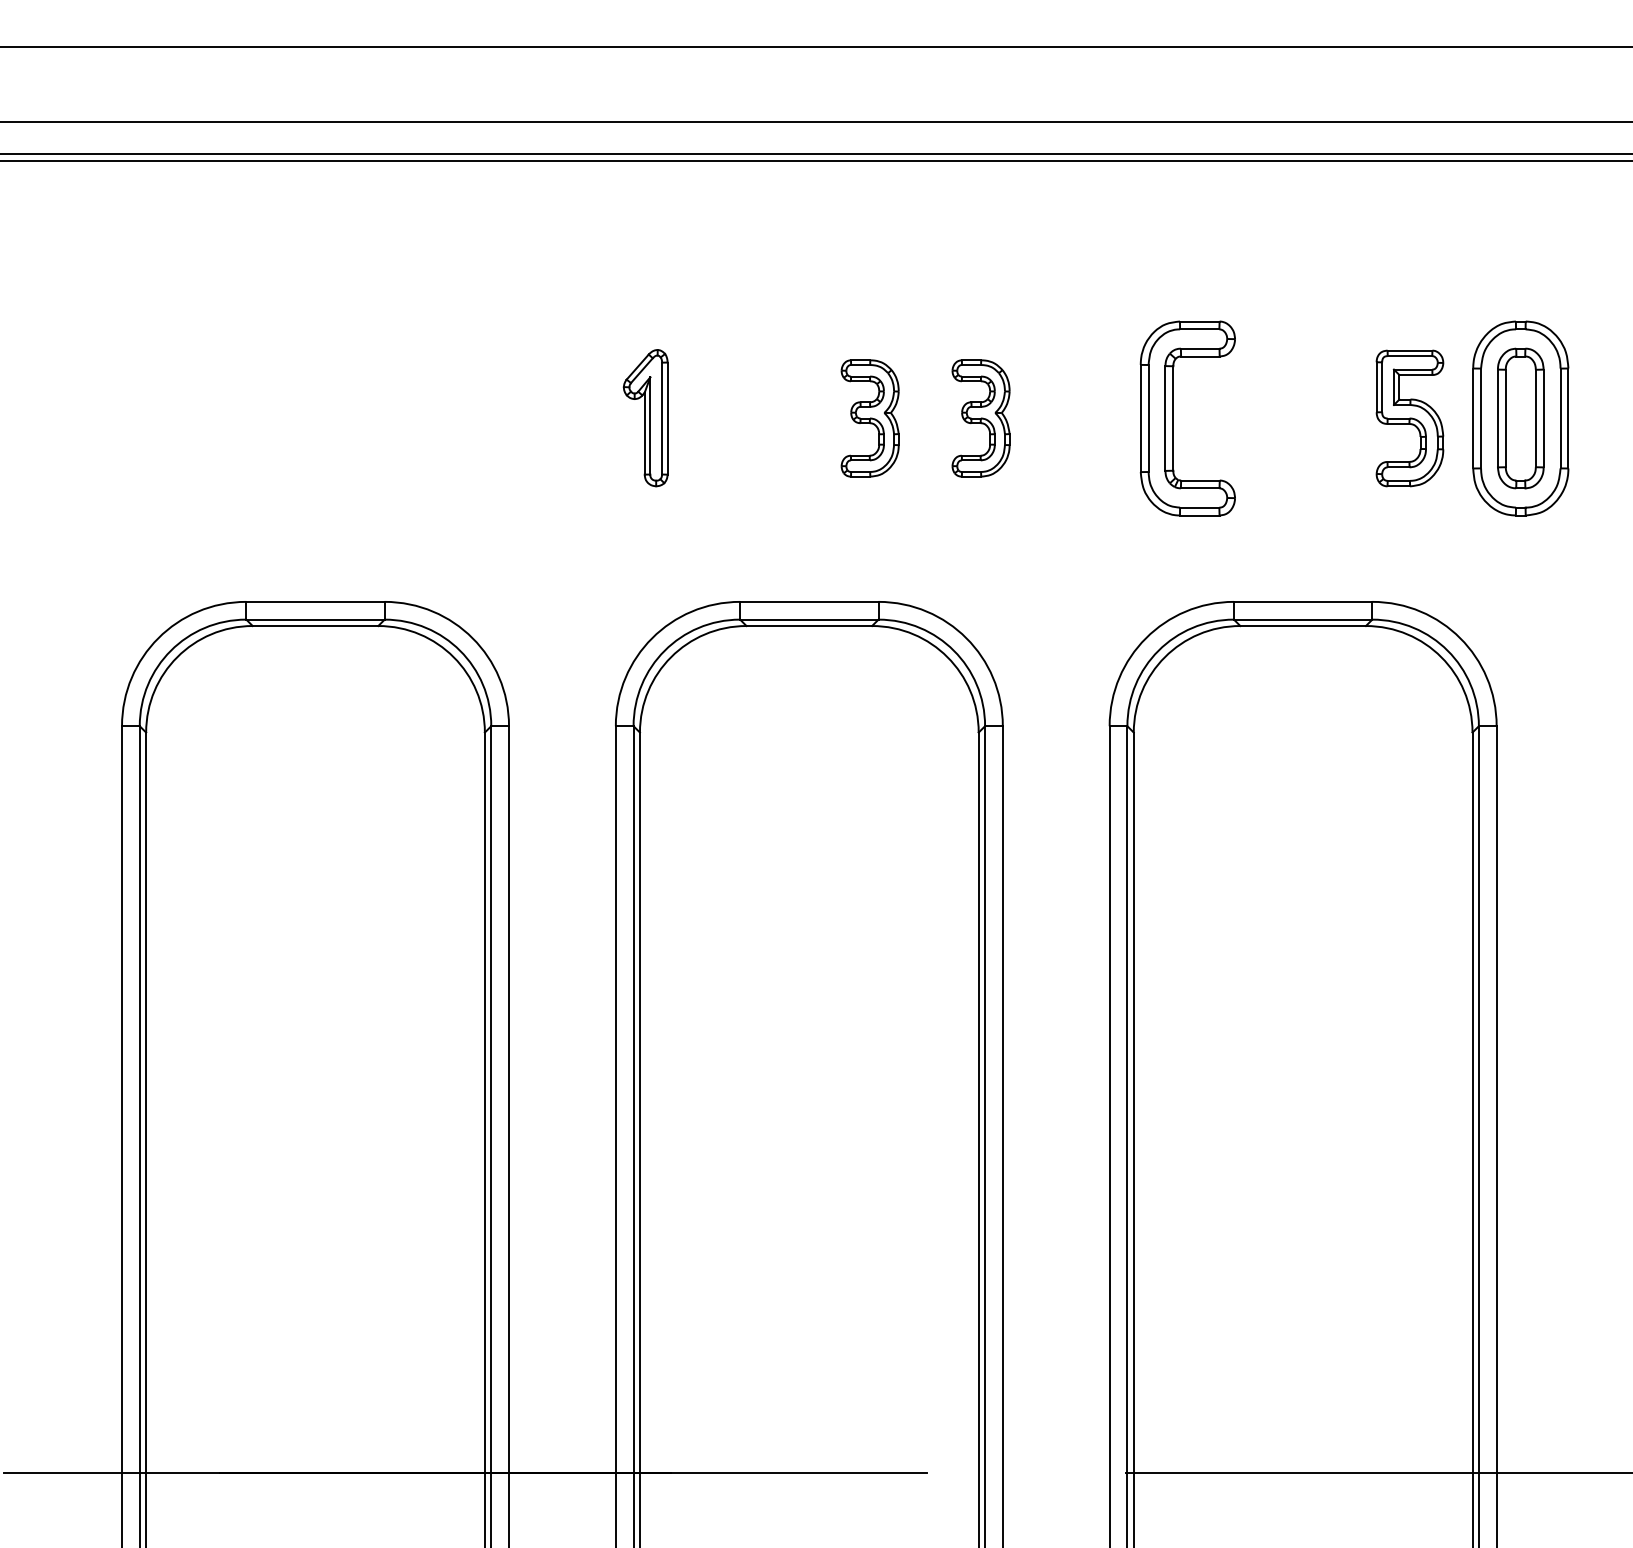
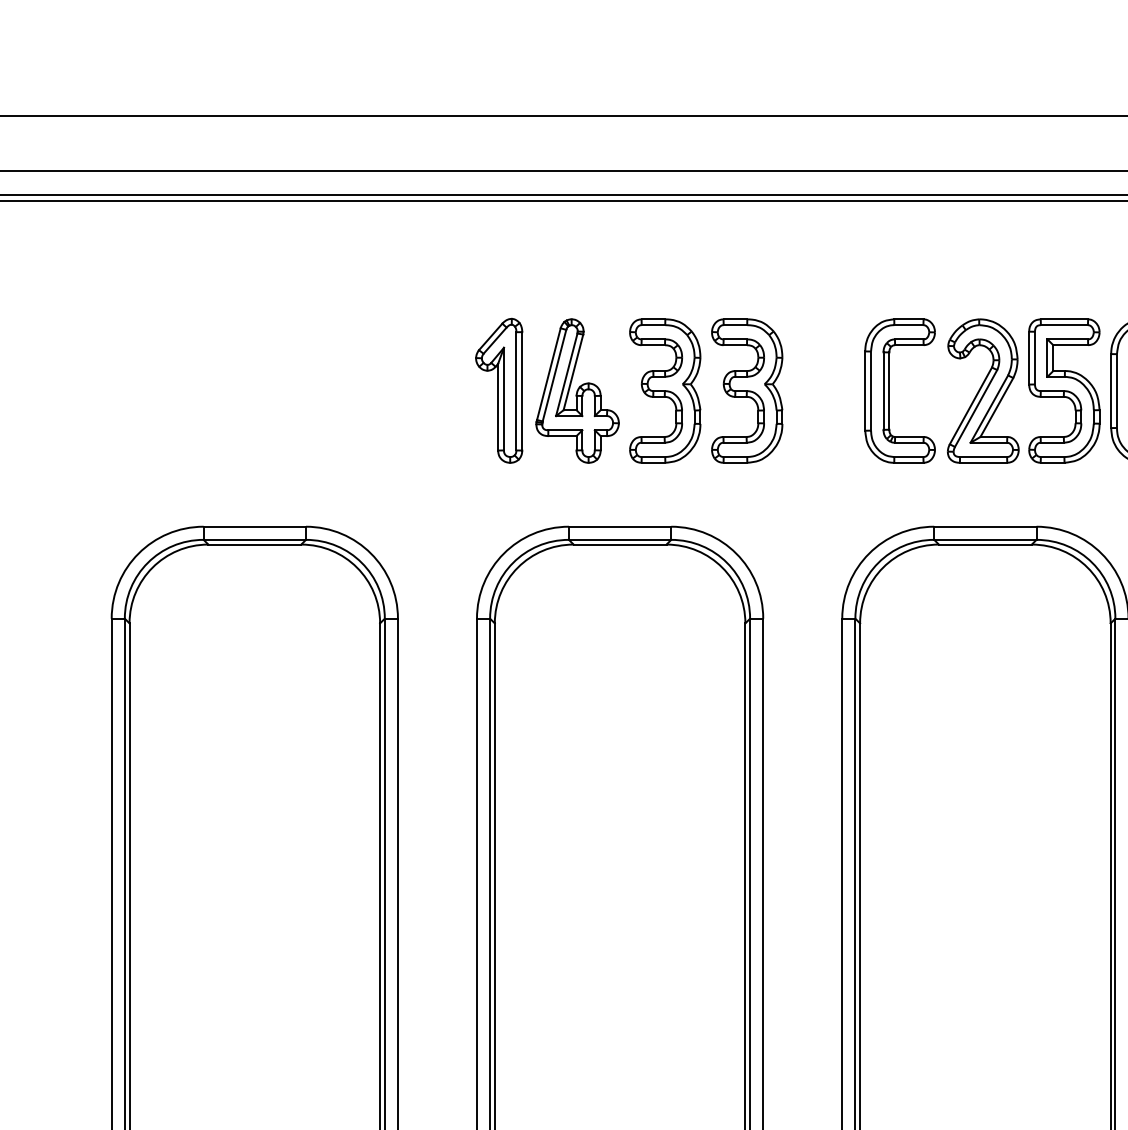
part: (645, 417) -> (498, 390), size x1.43
part: (751, 418) -> (577, 391), added
part: (869, 418) -> (664, 391), size x1.67
part: (980, 418) -> (746, 391), size x1.67
part: (1300, 418) -> (983, 391), added
part: (1409, 418) -> (1064, 391), size x1.43

